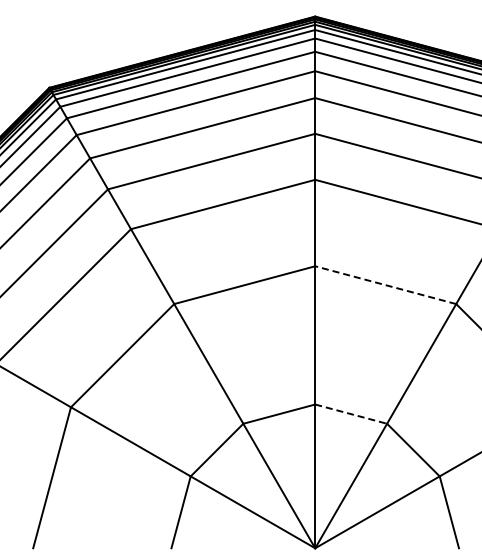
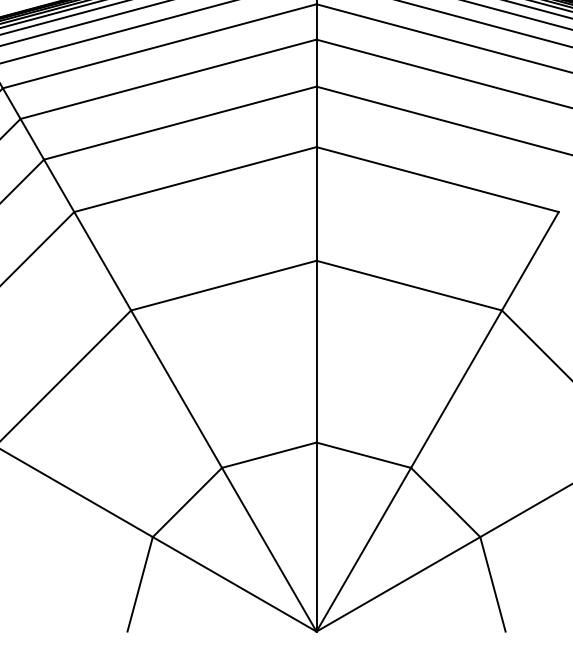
line: (385, 285) -> (408, 286), dashed -> solid
line: (351, 414) -> (364, 455), dashed -> solid

